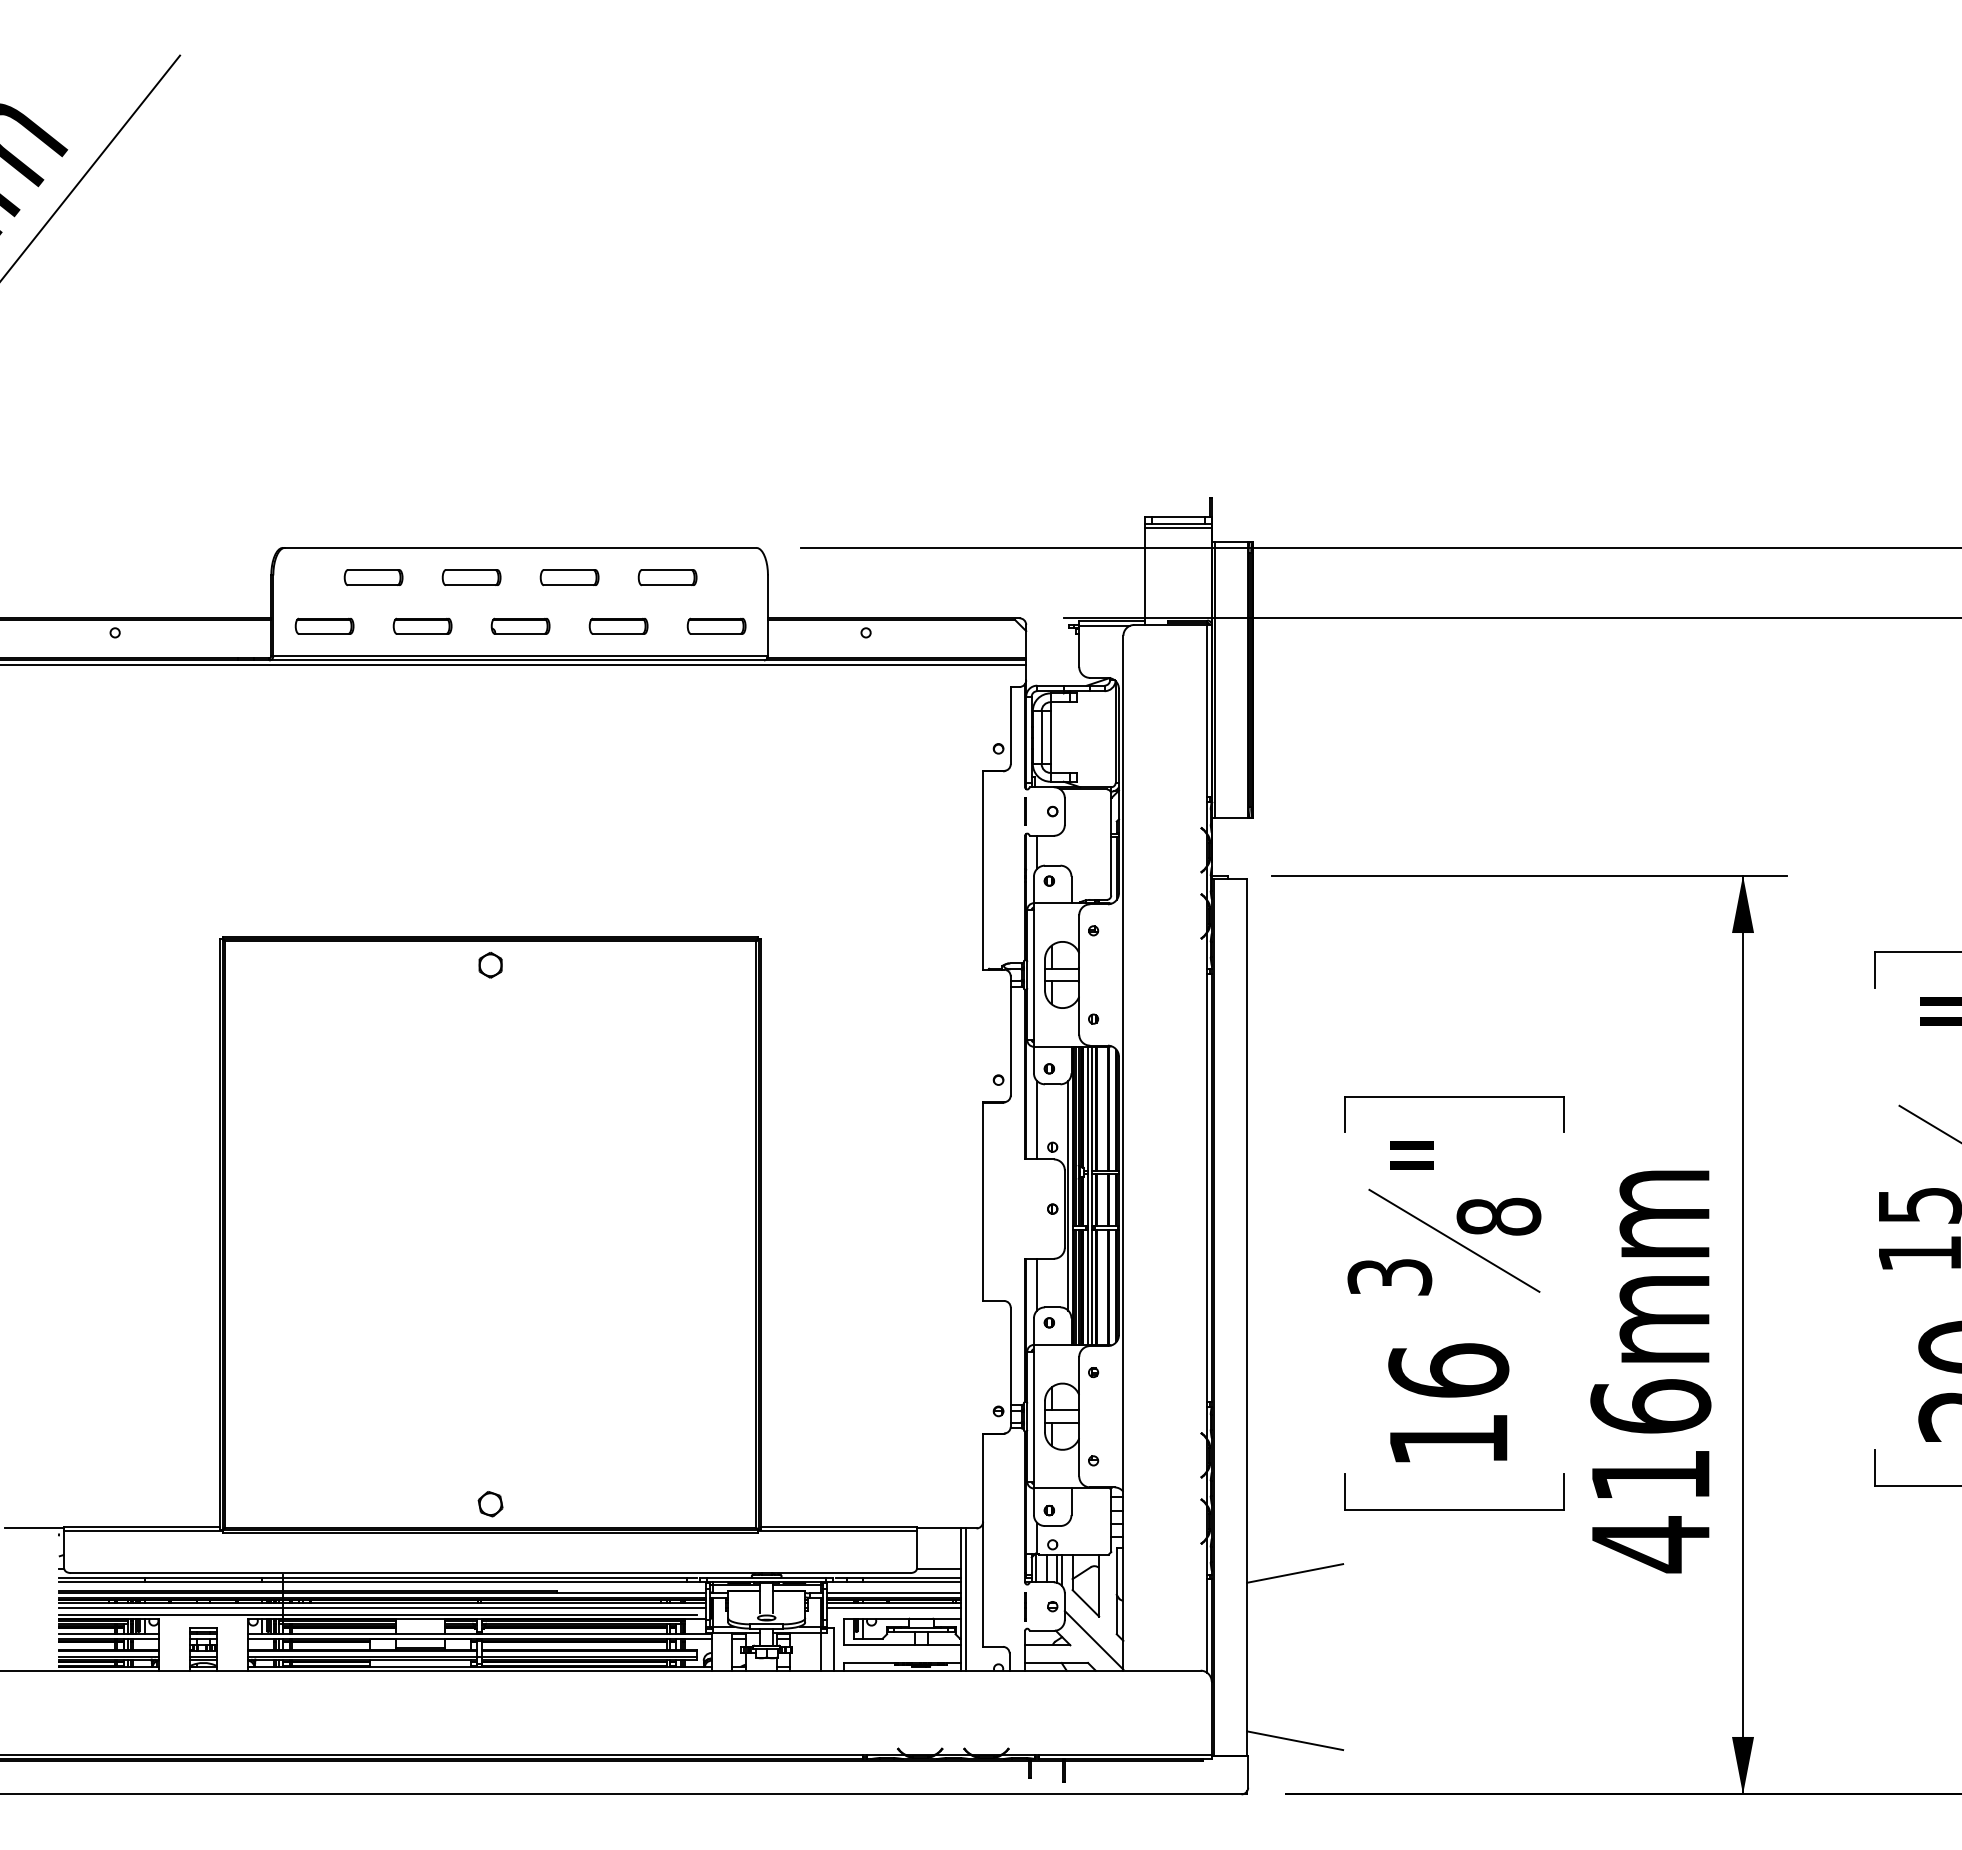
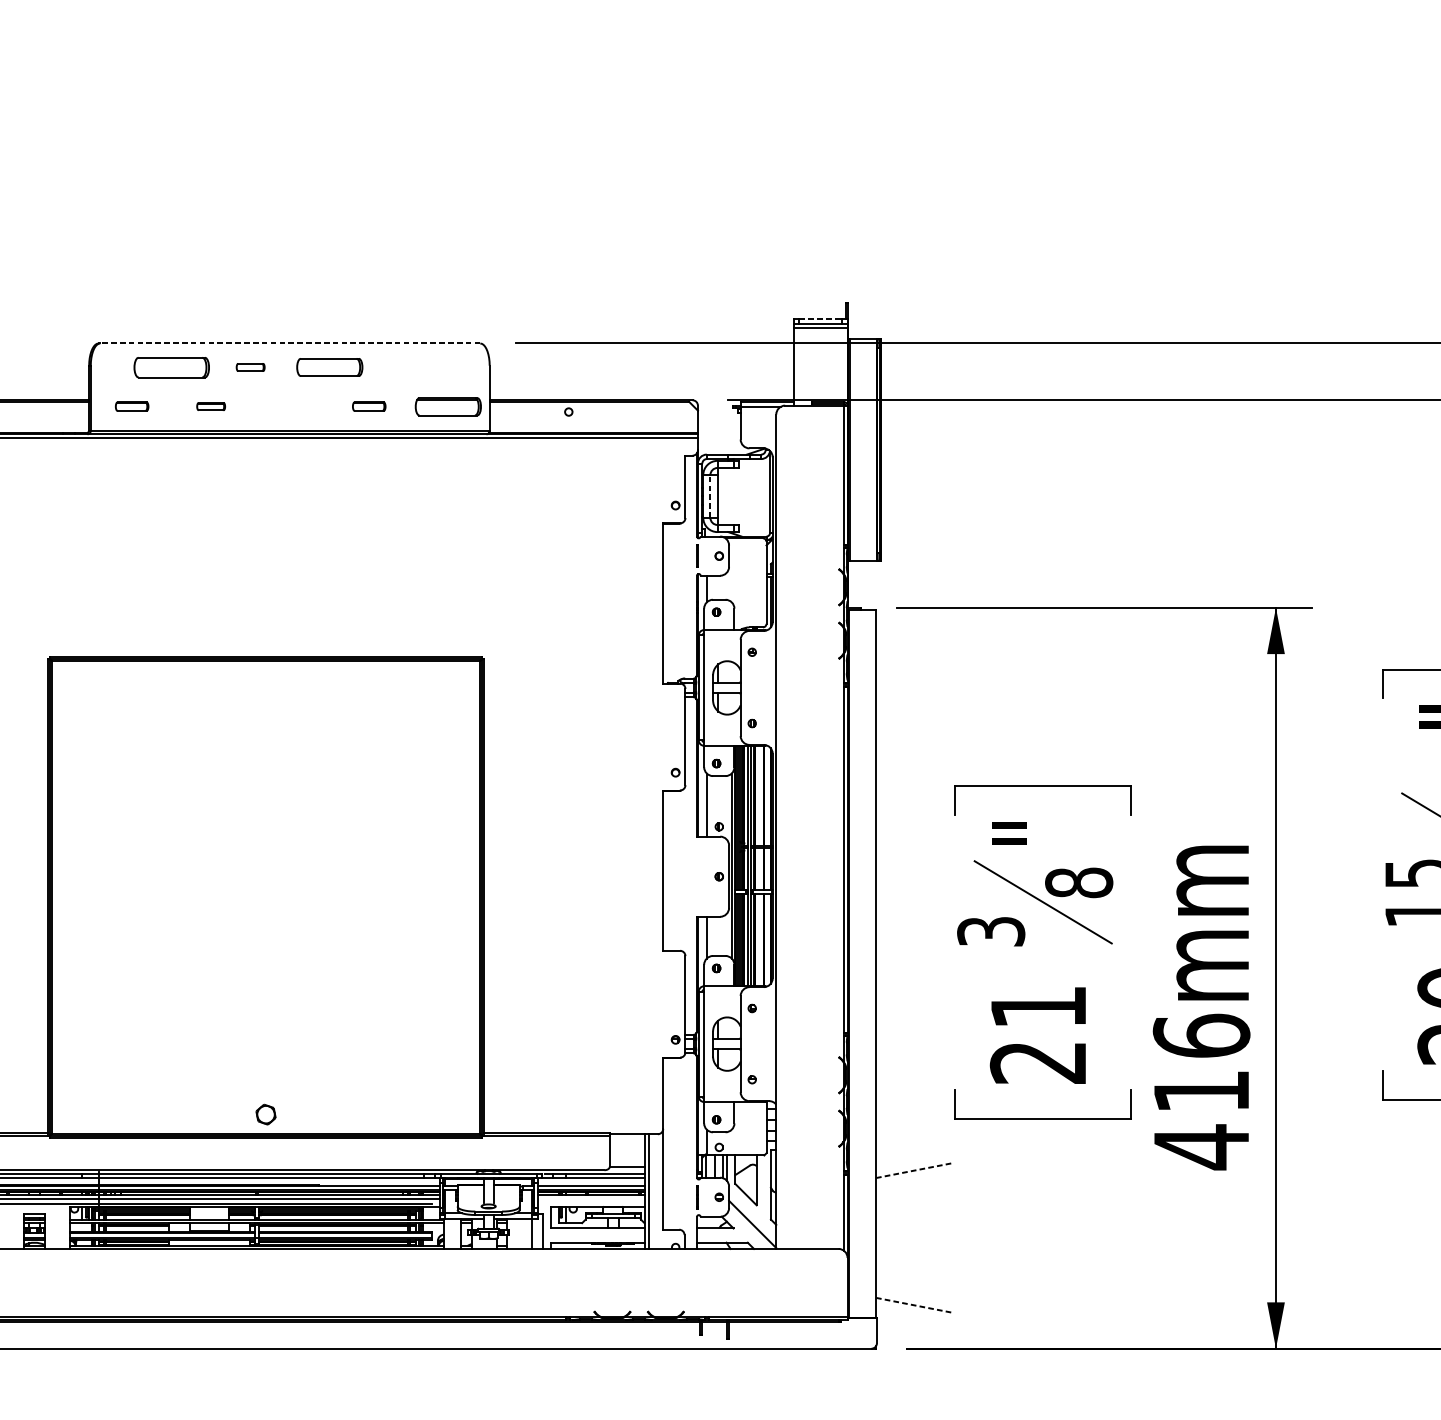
line: (1178, 517) -> (820, 319), solid -> dashed
line: (520, 547) -> (290, 343), solid -> dashed
part: (373, 577) -> (171, 367), size x1.6
part: (471, 577) -> (250, 367), size x0.6
part: (569, 577) -> (329, 367), size x1.4
part: (667, 577) -> (408, 367), removed
part: (324, 625) -> (132, 406), size x0.7
part: (422, 625) -> (211, 406), size x0.6
part: (520, 625) -> (290, 406), removed
part: (618, 625) -> (369, 406), size x0.7
part: (716, 625) -> (448, 406), size x1.4
line: (1041, 737) -> (710, 496), solid -> dashed
part: (490, 965) -> (265, 680), removed
text: (1448, 1404) -> (1038, 1034), 16 -> 21
line: (1295, 1573) -> (915, 1170), solid -> dashed
line: (894, 1608) -> (591, 1198), removed
line: (1295, 1740) -> (915, 1305), solid -> dashed

